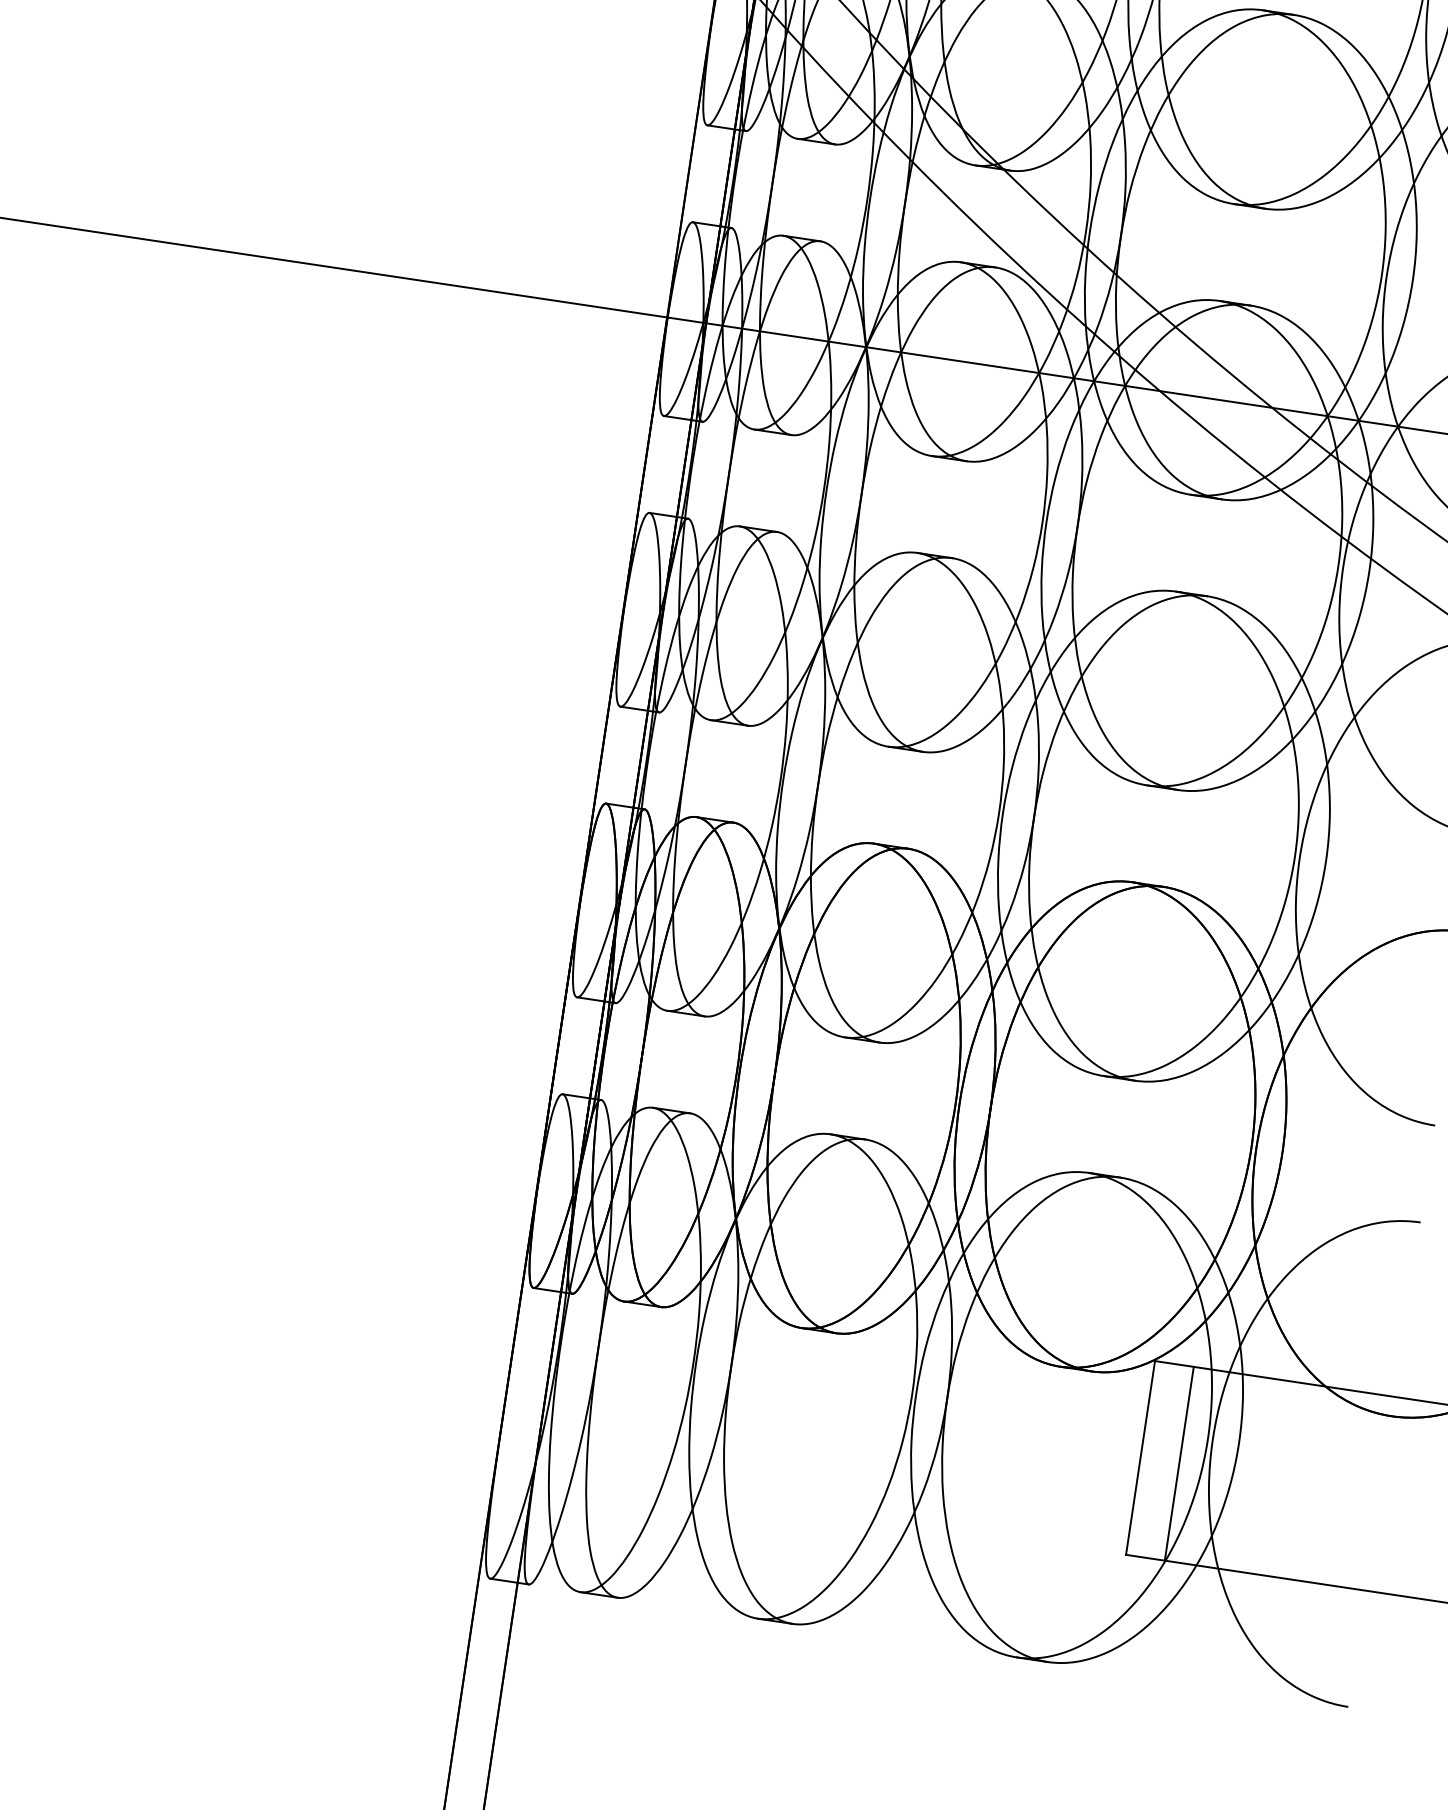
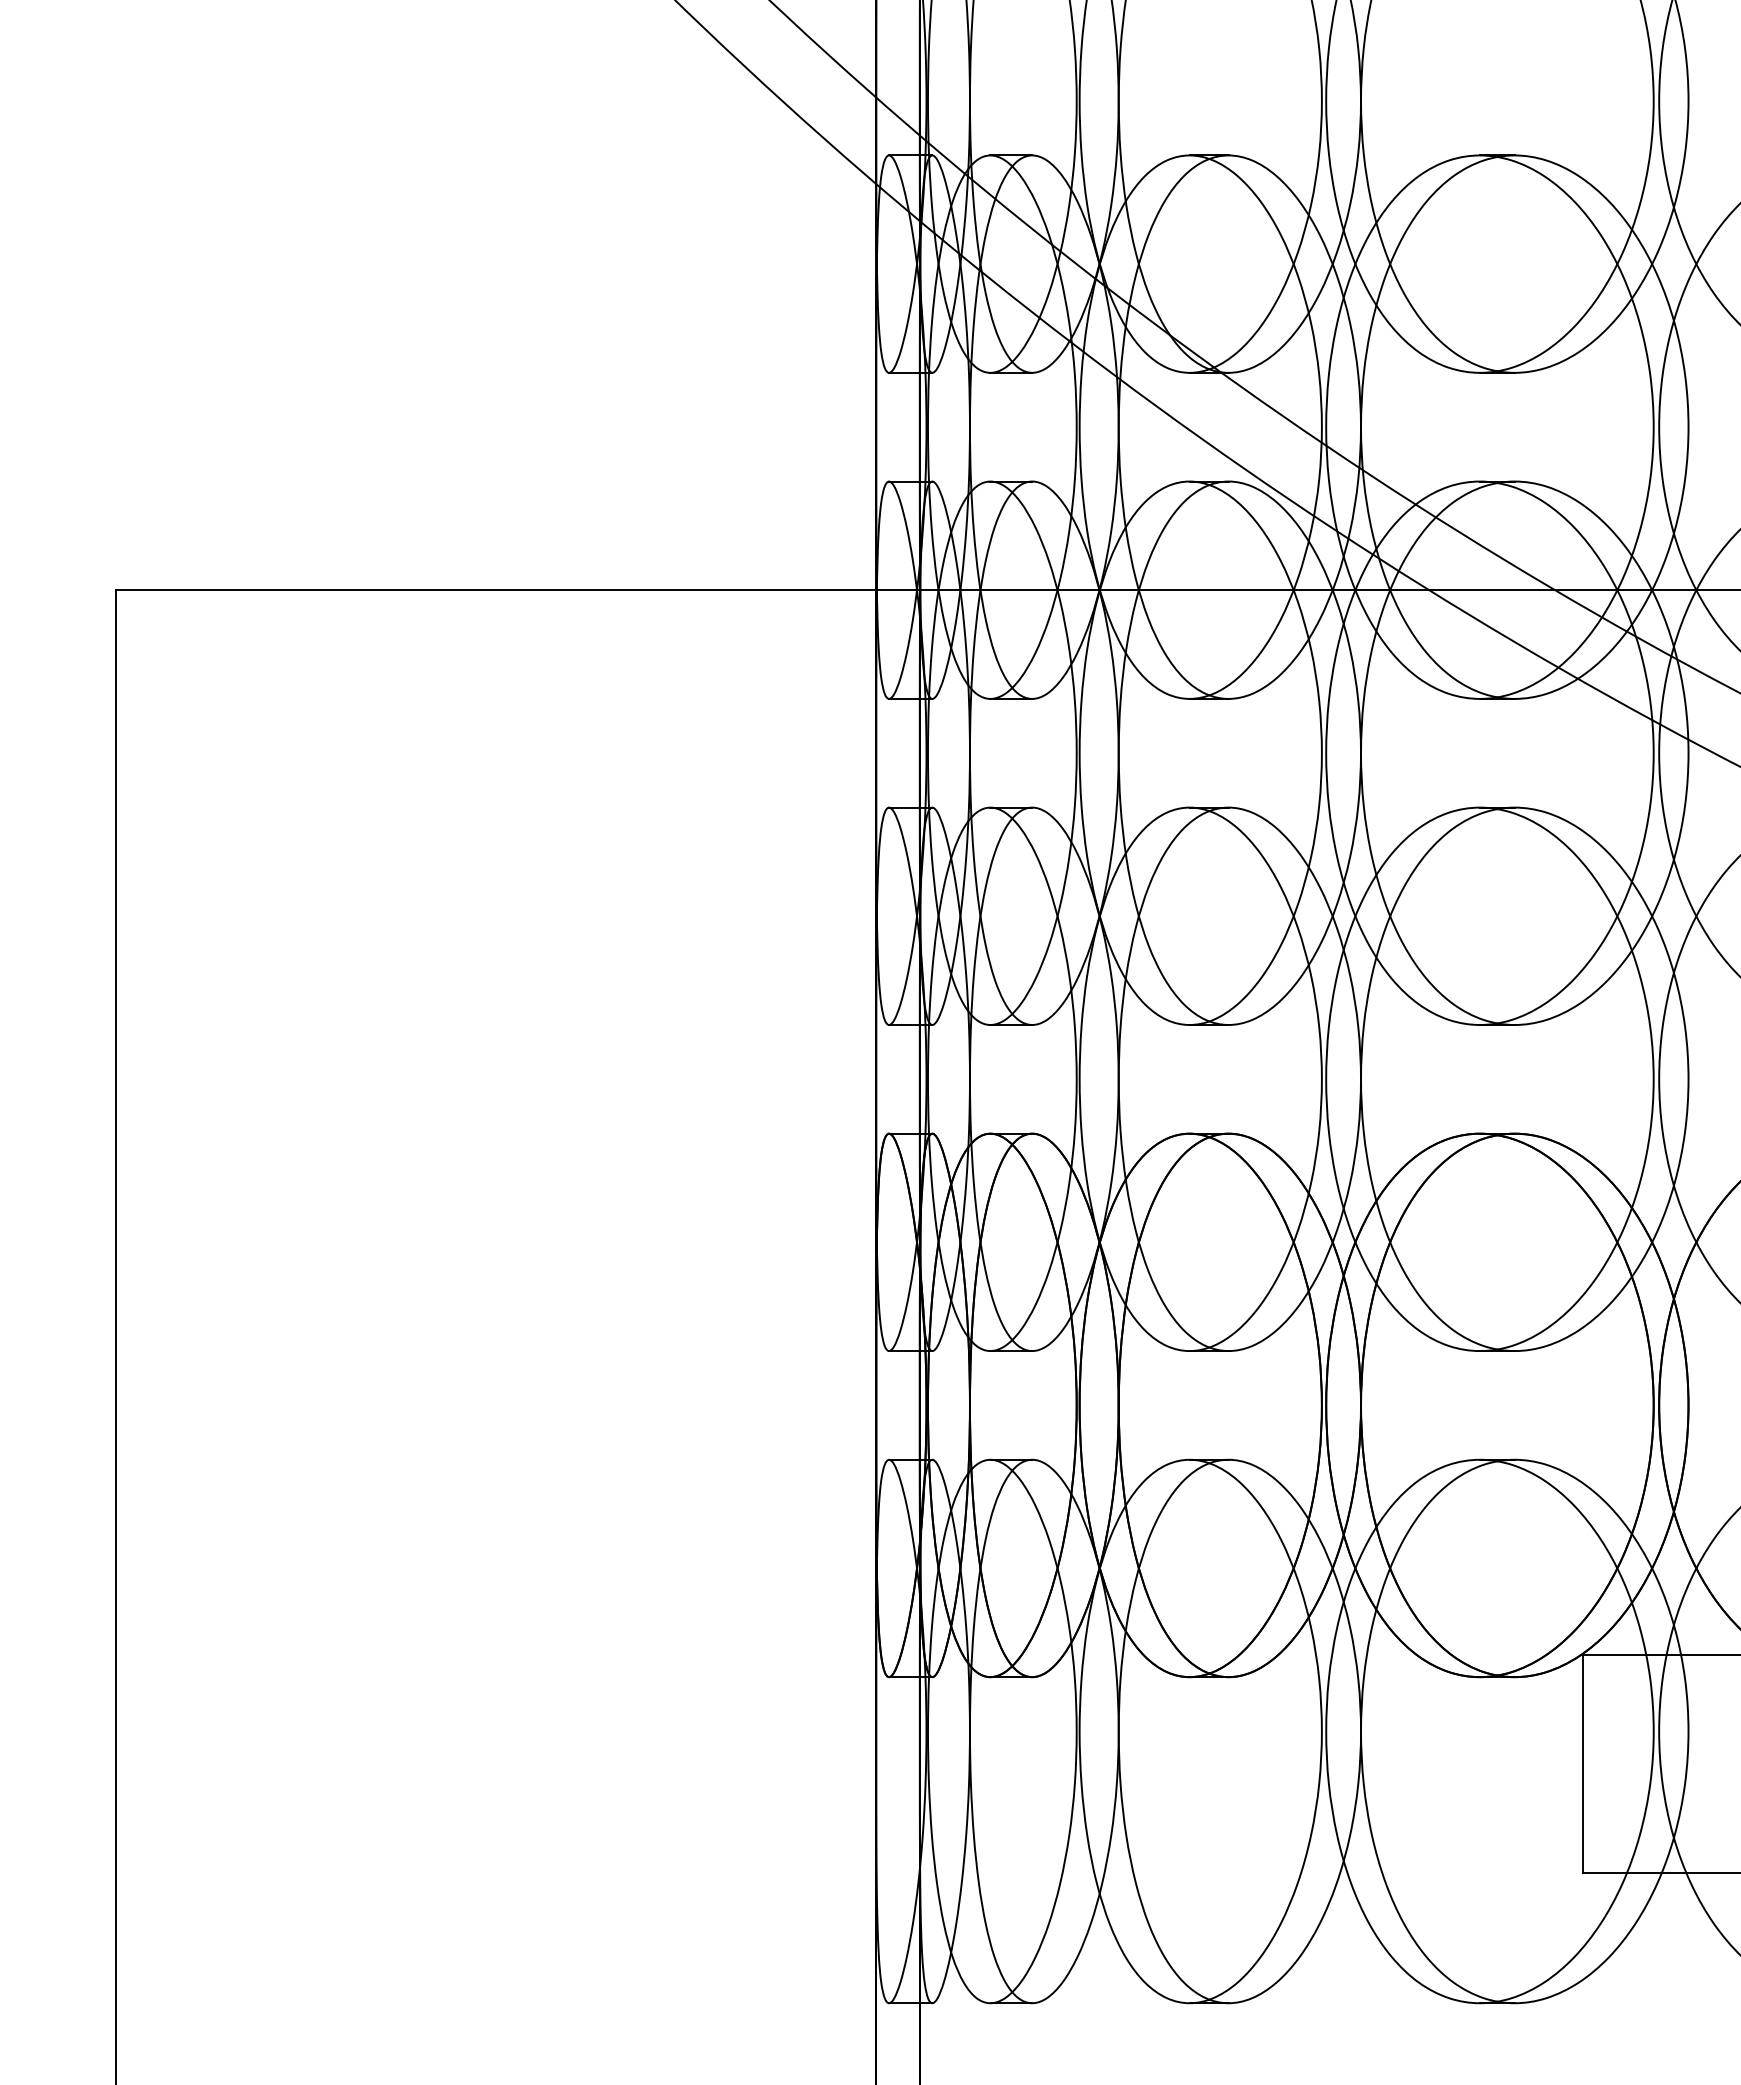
line: (1179, 1463) -> (1626, 1763), removed

